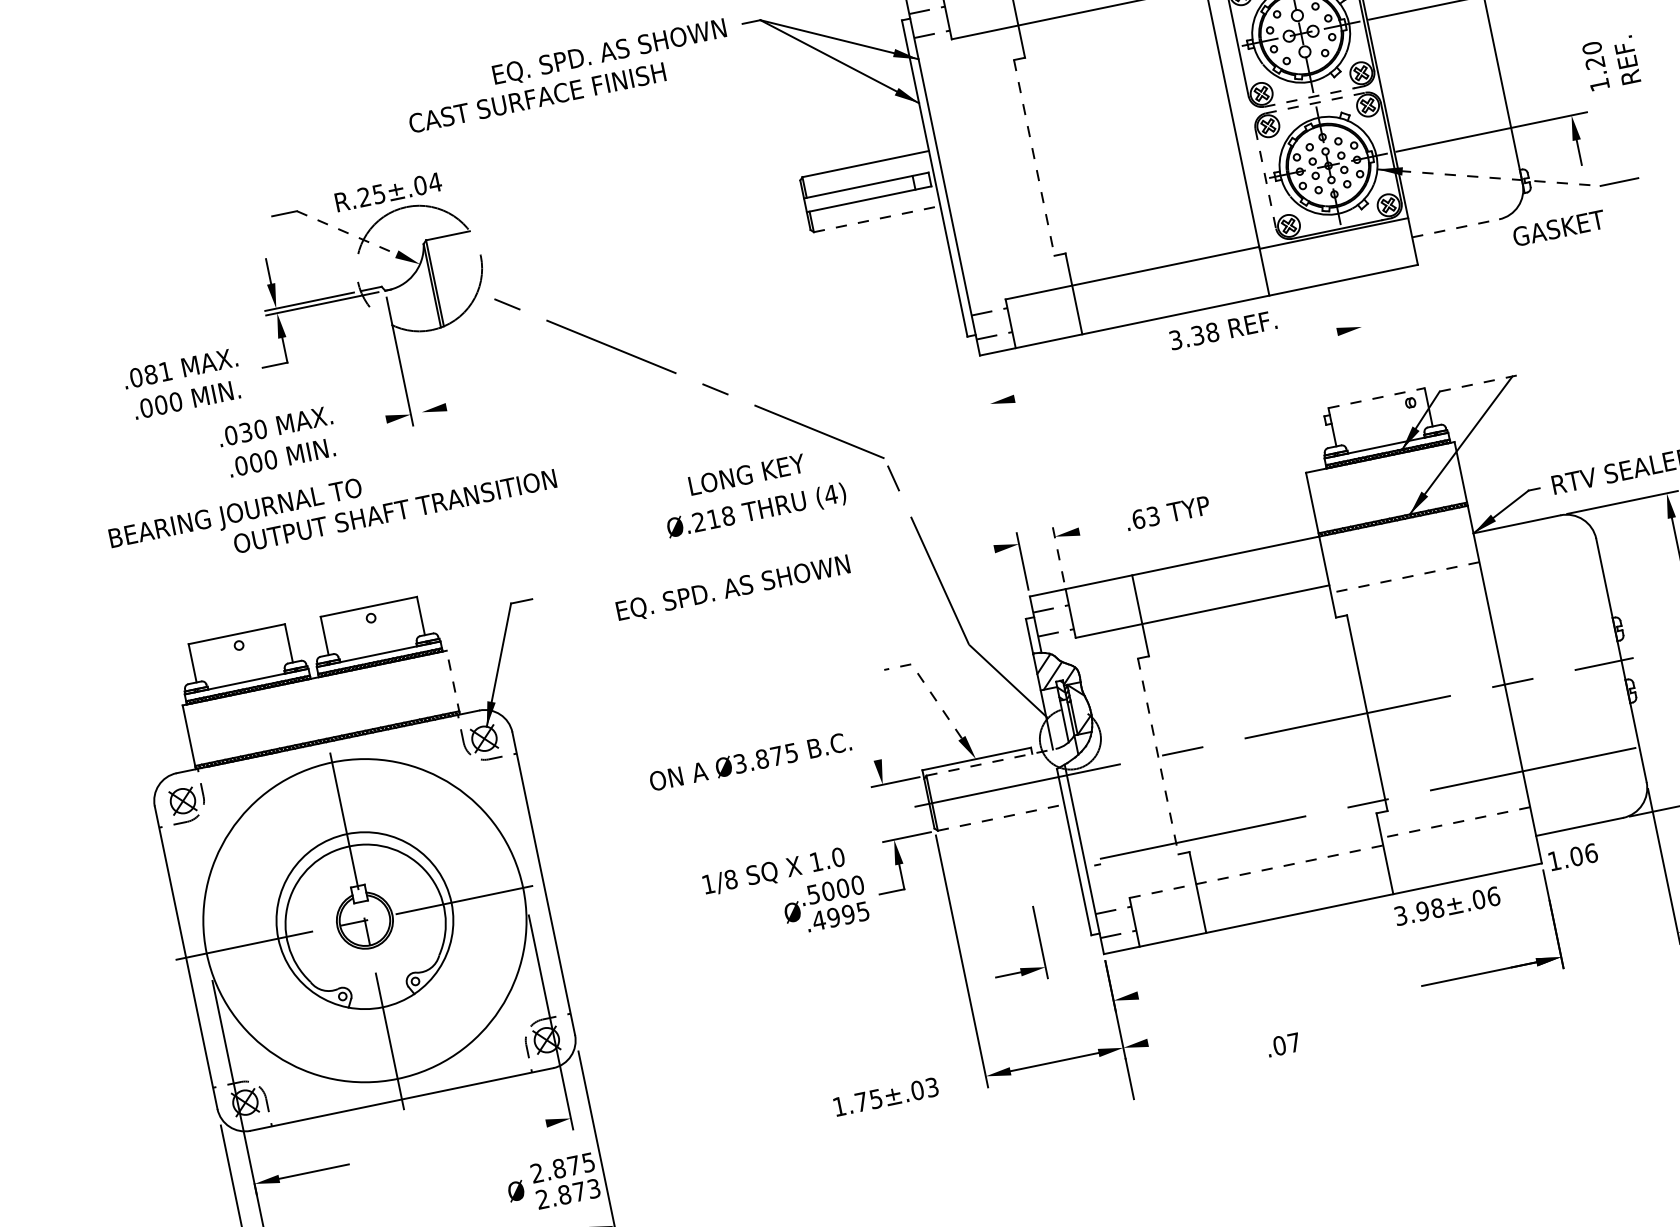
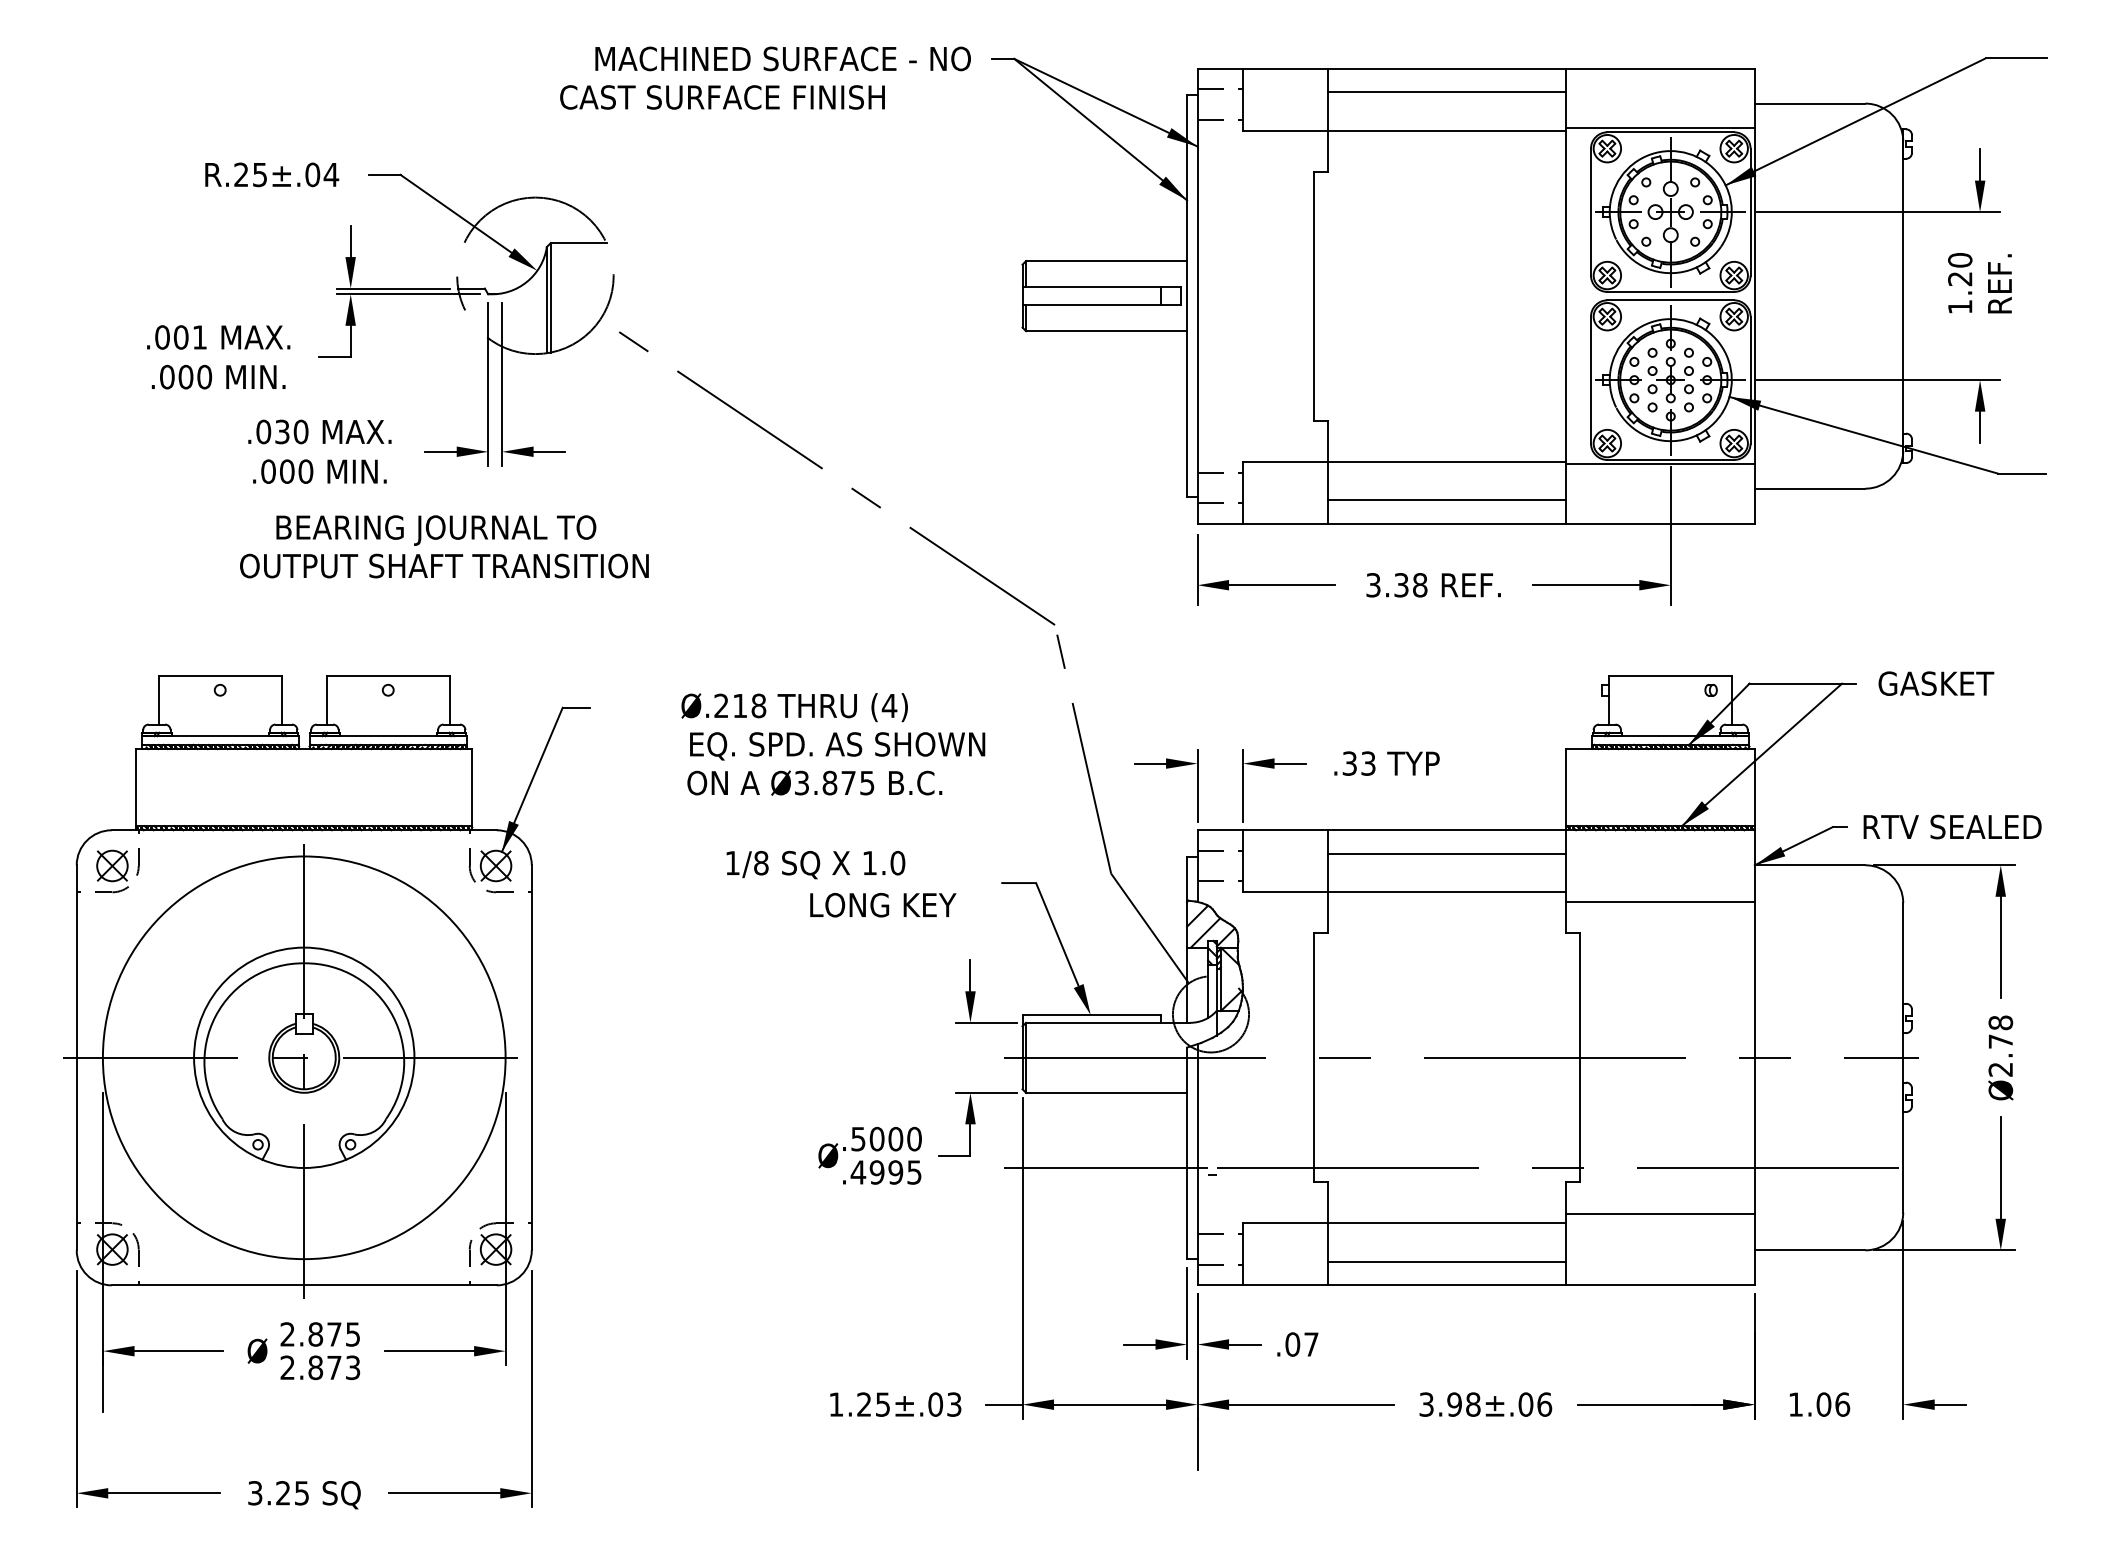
text: (578, 59) -> (782, 60), EQ. SPD. AS SHOWN -> MACHINED SURFACE - NO
text: (1611, 63) -> (1979, 283), moved
line: (1309, 97) -> (1664, 292), dashed -> solid
line: (1316, 103) -> (1671, 300), dashed -> solid
line: (1034, 158) -> (1313, 296), dashed -> solid
line: (1489, 177) -> (1864, 435), dashed -> solid
line: (1265, 179) -> (1590, 380), dashed -> solid
text: (388, 191) -> (272, 174), moved
line: (877, 219) -> (1106, 331), dashed -> solid
line: (1455, 228) -> (1810, 488), dashed -> solid
text: (1559, 228) -> (1936, 683), moved
line: (347, 232) -> (456, 213), dashed -> solid
line: (1353, 287) -> (1670, 535), added
line: (1171, 296) -> (1446, 500), added
text: (1223, 330) -> (1433, 585), moved
line: (1294, 341) -> (1585, 585), added
line: (411, 359) -> (502, 384), added
text: (150, 374) -> (180, 337), .081 -> .001
line: (1482, 382) -> (1803, 683), dashed -> solid
line: (1056, 390) -> (1282, 585), added
line: (987, 391) -> (1197, 569), added
line: (1377, 397) -> (1671, 675), dashed -> solid
line: (458, 404) -> (549, 451), added
line: (373, 422) -> (440, 451), added
text: (747, 474) -> (883, 905), moved
text: (756, 511) -> (794, 707), moved
text: (236, 515) -> (436, 530), moved
text: (1138, 519) -> (1349, 763), .63 -> .33
line: (1092, 528) -> (1290, 763), added
line: (982, 551) -> (1150, 763), added
line: (1058, 553) -> (1243, 785), dashed -> solid
line: (1229, 574) -> (1446, 853), added
line: (1405, 577) -> (1660, 901), dashed -> solid
line: (453, 682) -> (472, 789), dashed -> solid
line: (928, 689) -> (1050, 918), dashed -> solid
line: (875, 747) -> (970, 975), added
line: (1157, 756) -> (1313, 1057), dashed -> solid
text: (750, 761) -> (814, 782), moved
line: (991, 762) -> (1108, 1022), dashed -> solid
line: (1001, 817) -> (1106, 1092), dashed -> solid
line: (1456, 822) -> (1660, 1213), dashed -> solid
text: (1573, 856) -> (1820, 1404), moved
text: (773, 871) -> (815, 864), moved
line: (1256, 871) -> (1404, 1223), dashed -> solid
line: (1012, 877) -> (1105, 1168), added
line: (1295, 895) -> (1446, 1262), added
text: (1447, 906) -> (1485, 1404), moved
part: (1019, 968) -> (1155, 1339), moved
line: (1150, 992) -> (1244, 1344), added
line: (1212, 1029) -> (1311, 1404), added
text: (1283, 1044) -> (1297, 1344), moved
line: (970, 1079) -> (1003, 1404), added
text: (861, 1101) -> (864, 1404), 1.75±.03 -> 1.25±.03
line: (511, 1131) -> (429, 1351), added
text: (552, 1184) -> (303, 1351), moved

